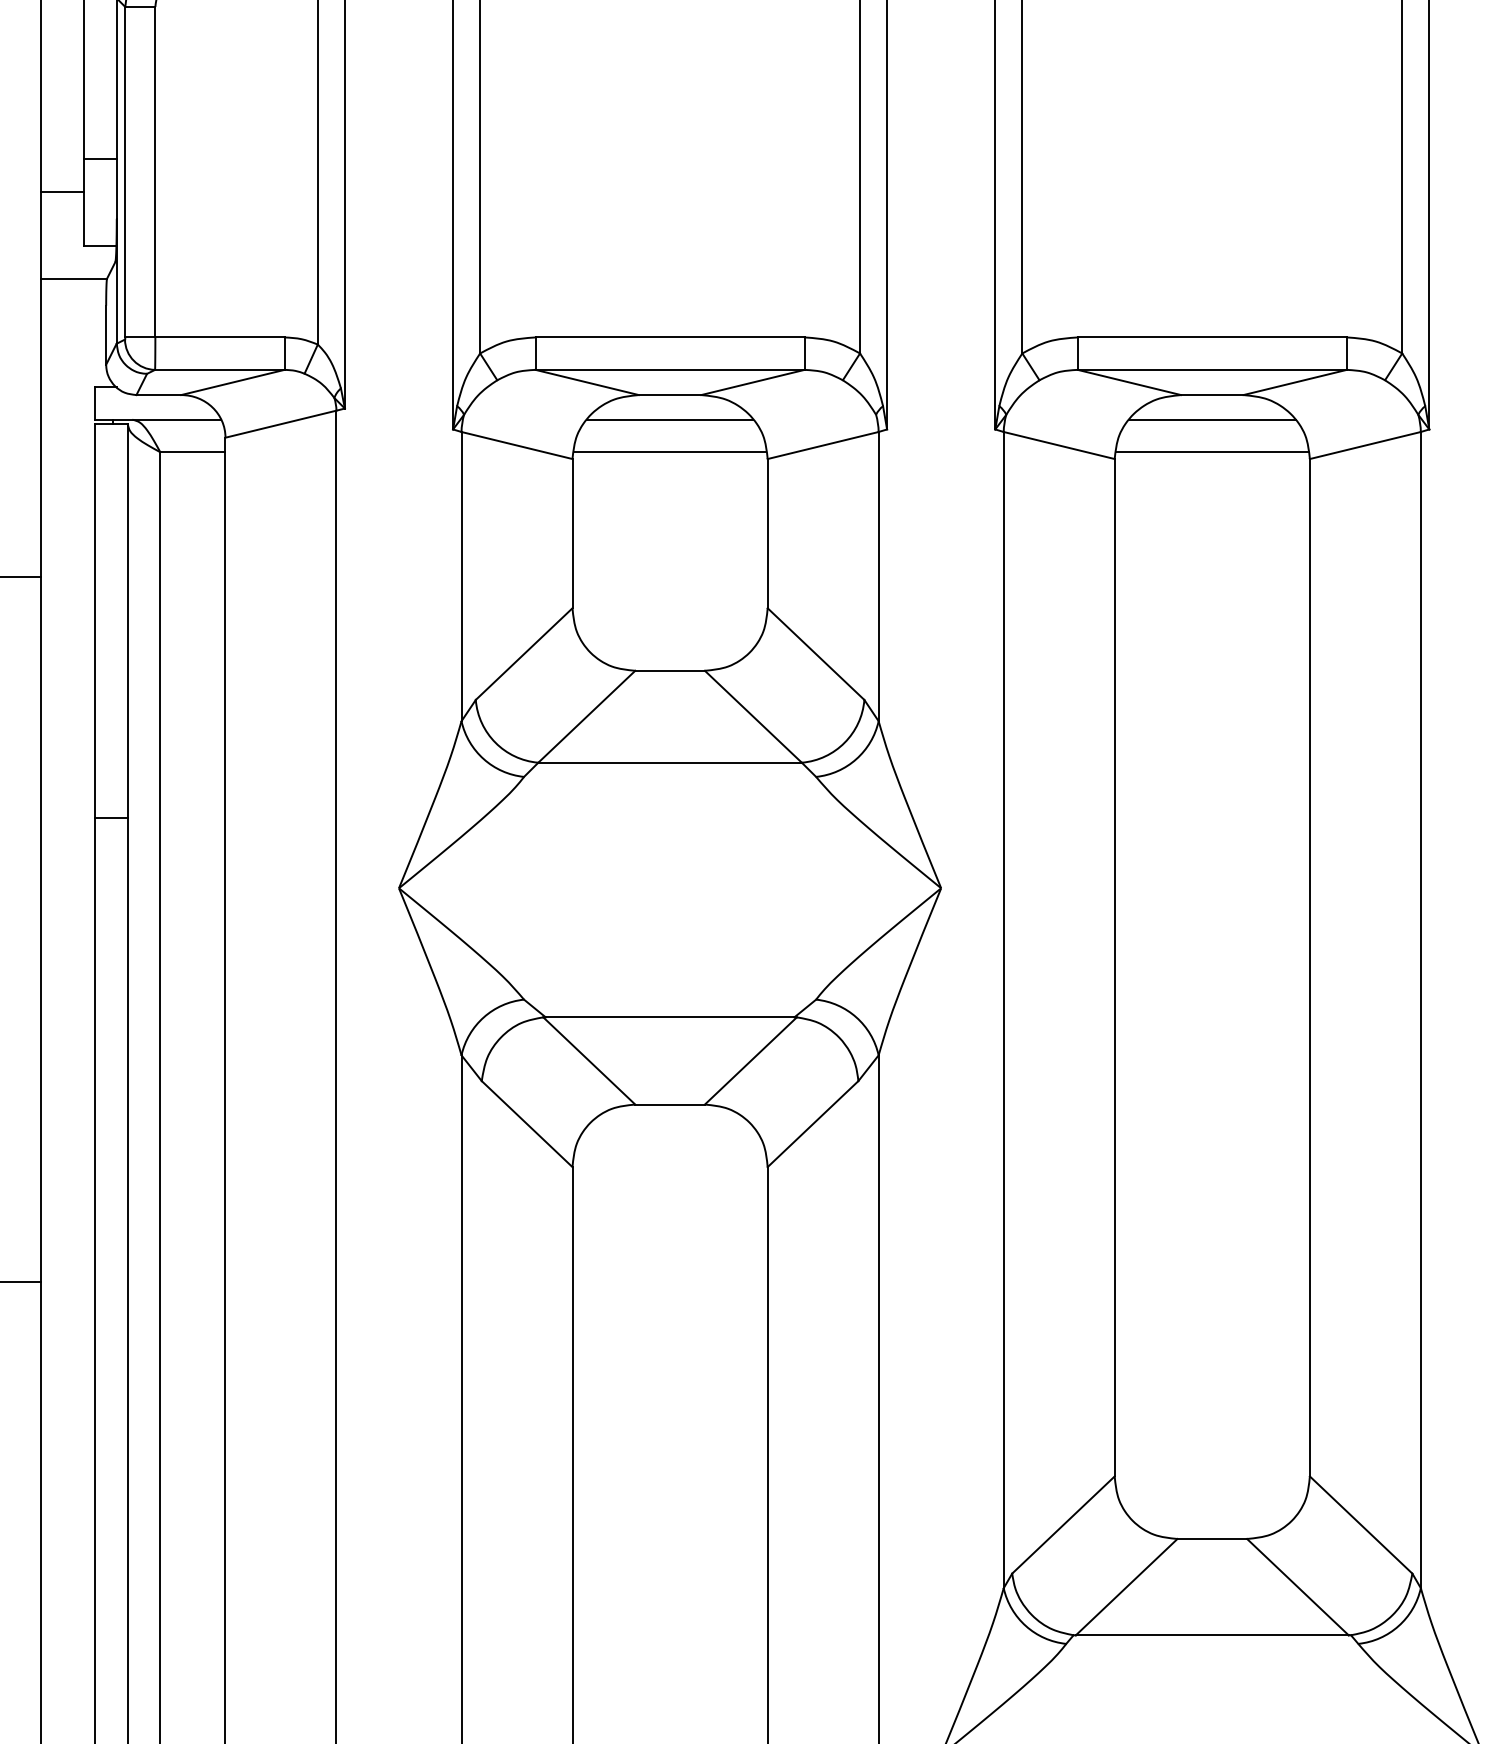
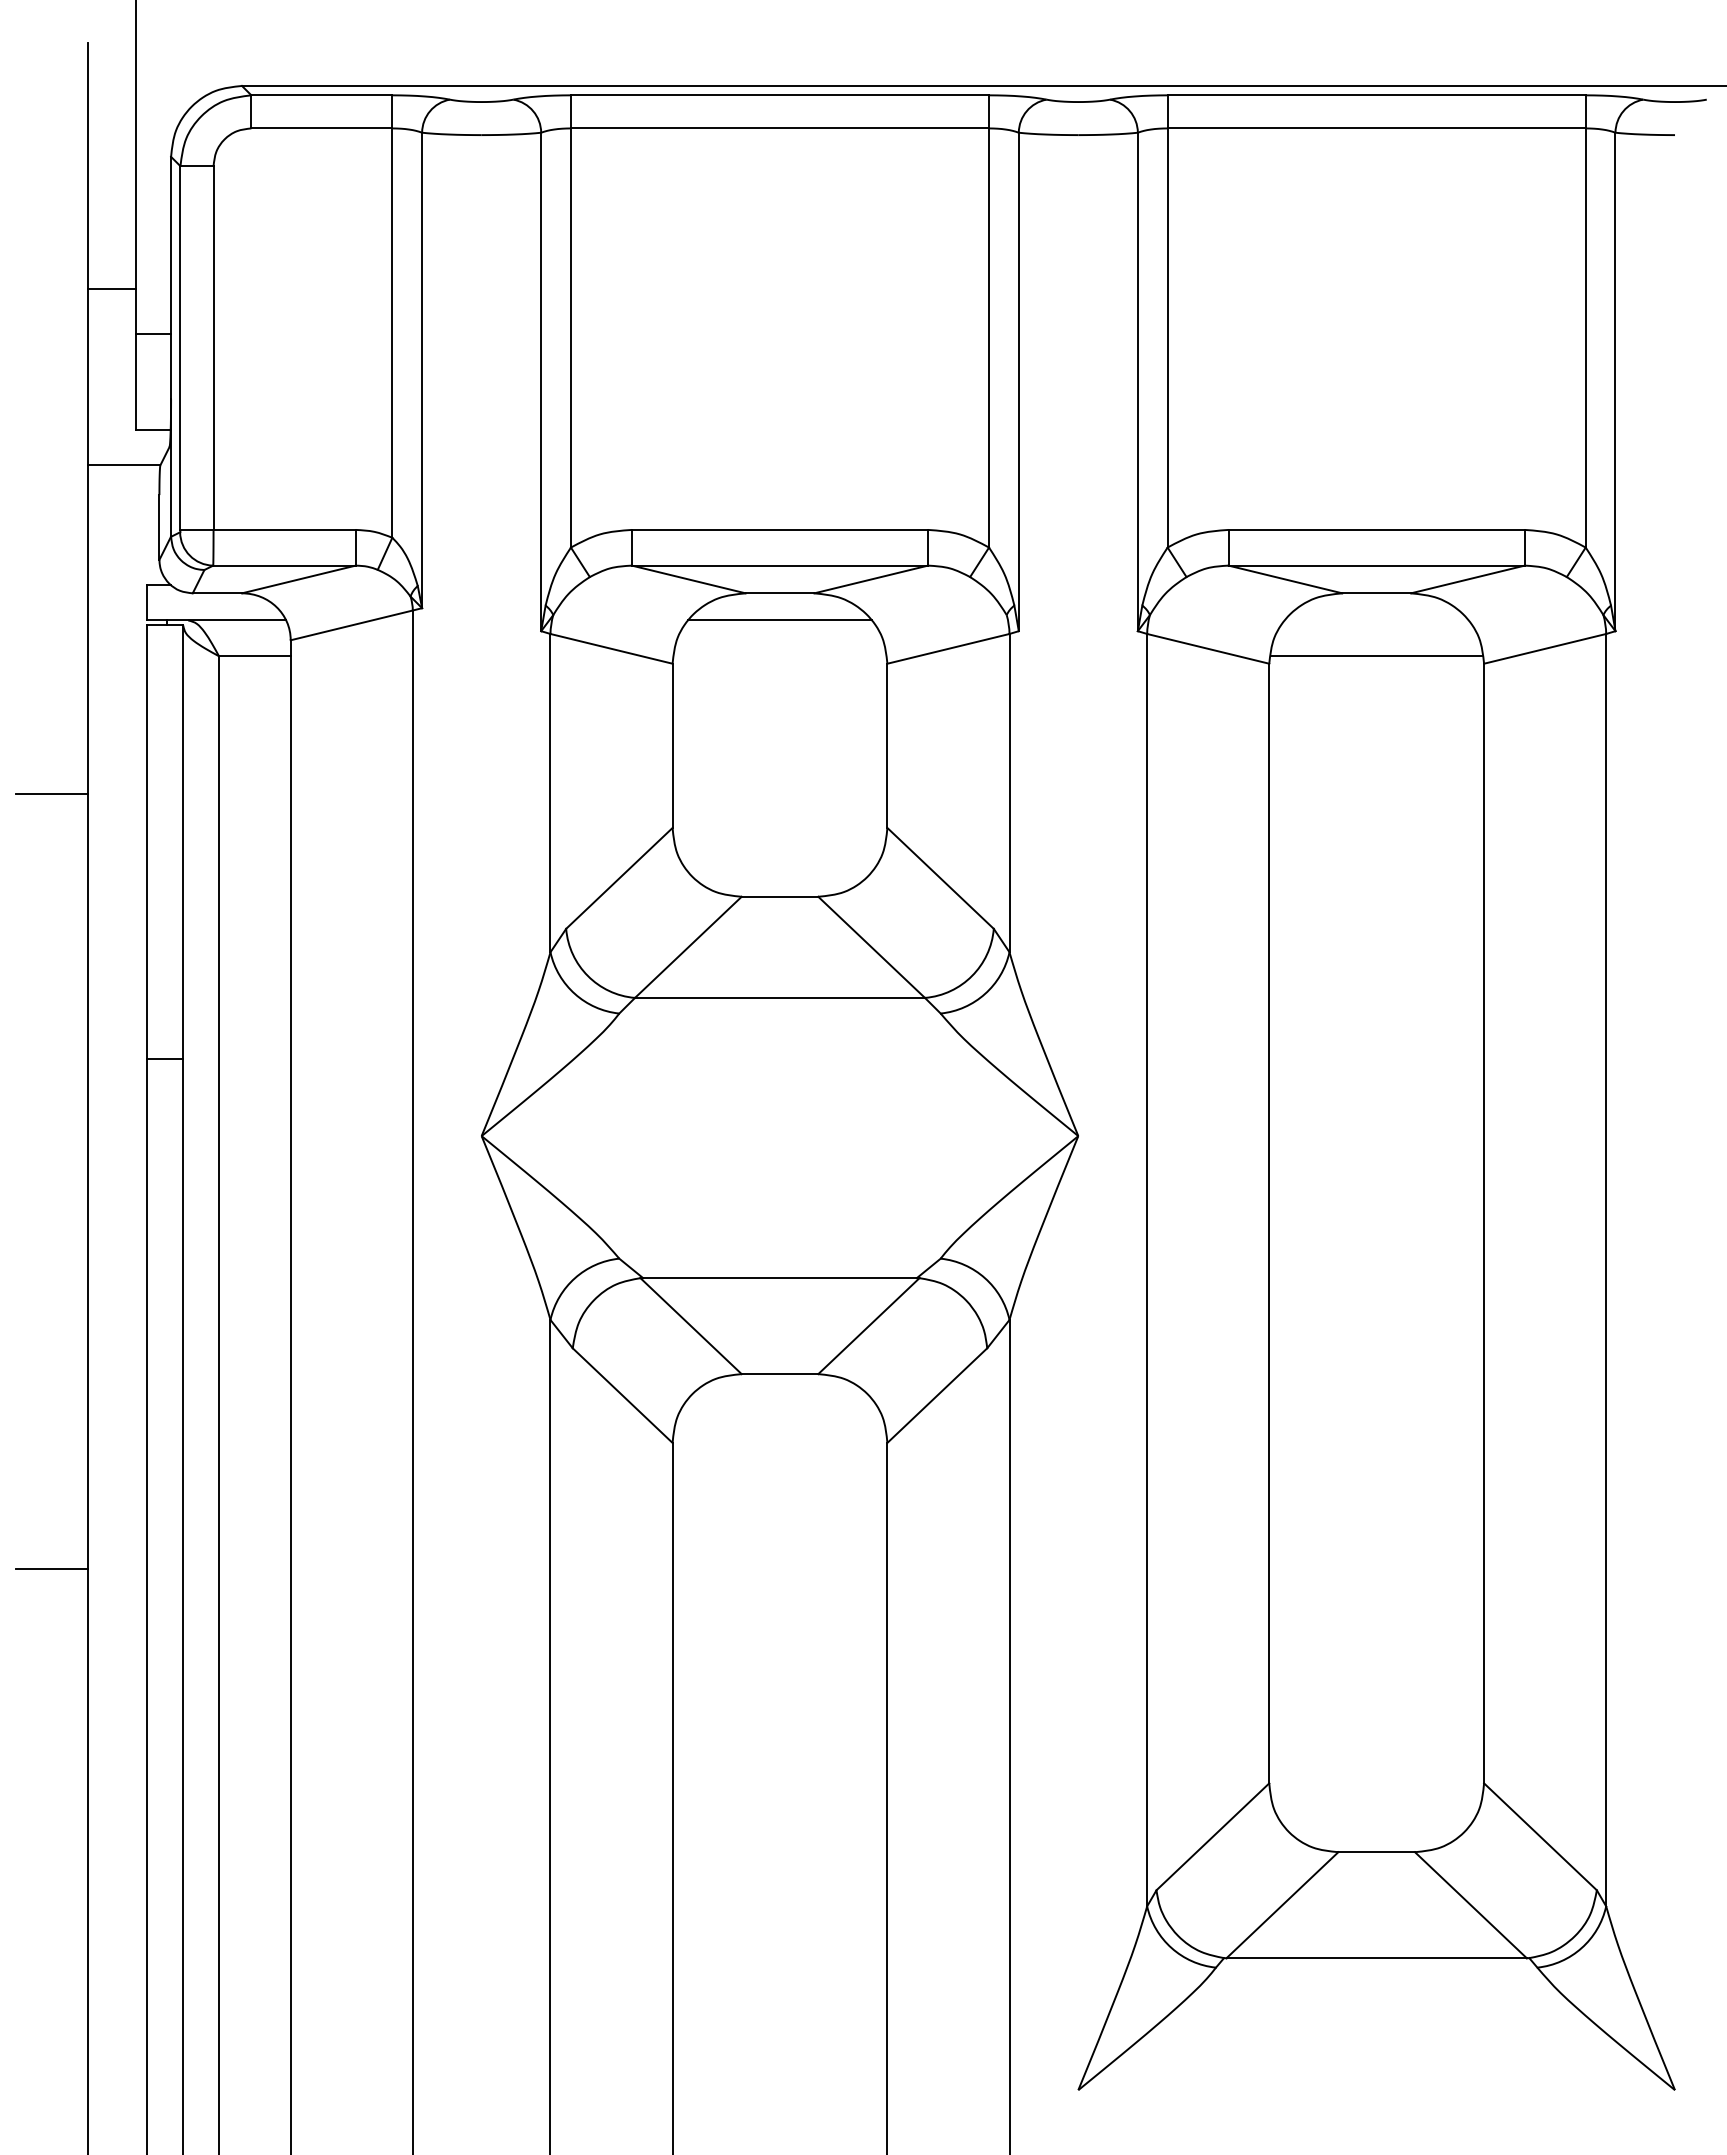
line: (62, 191) -> (111, 288), moved
line: (1212, 419) -> (1376, 620), removed
line: (669, 452) -> (779, 656), removed

